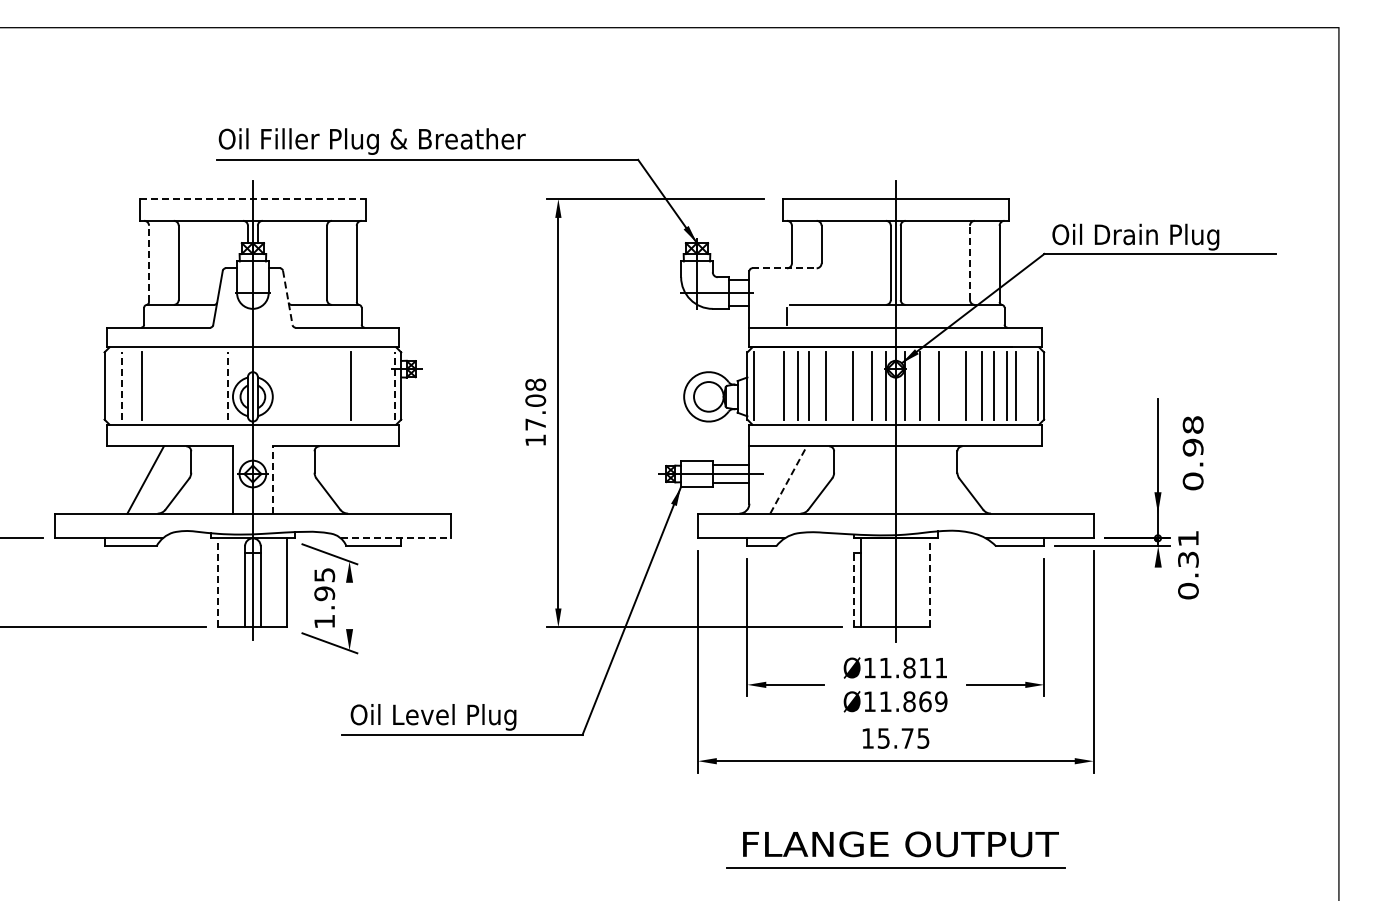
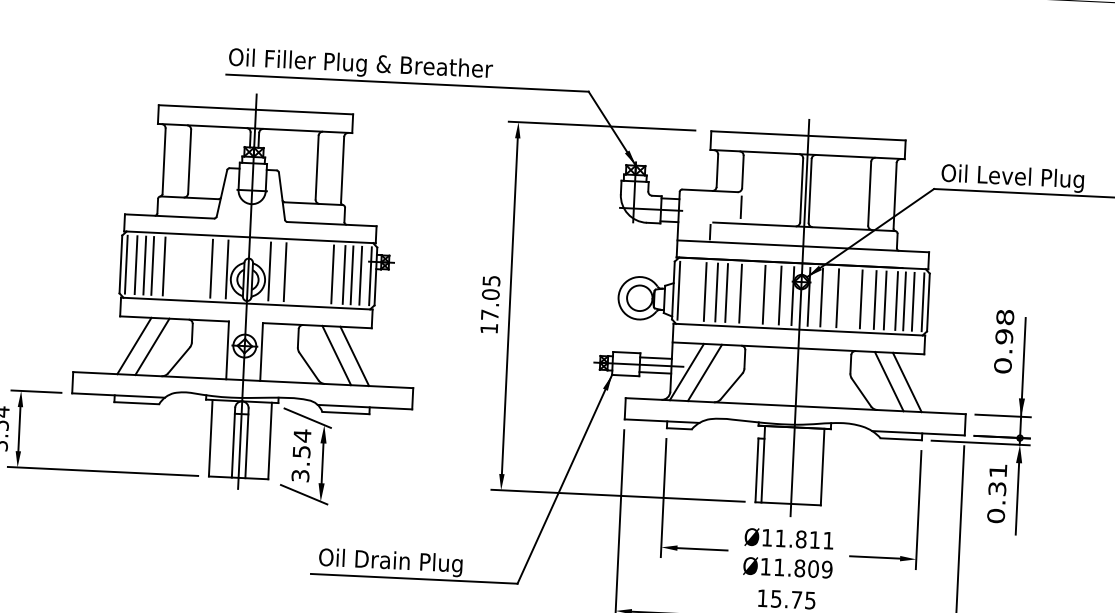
line: (253, 199) -> (256, 110), dashed -> solid
text: (1158, 236) -> (1032, 178), Oil Drain Plug -> Oil Level Plug
line: (969, 262) -> (869, 193), dashed -> solid
line: (149, 263) -> (164, 160), dashed -> solid
line: (785, 268) -> (710, 191), dashed -> solid
line: (821, 285) -> (741, 207), added
line: (287, 297) -> (281, 195), dashed -> solid
text: (535, 384) -> (491, 280), 17.08 -> 17.05
line: (110, 385) -> (126, 264), added
line: (132, 385) -> (144, 265), added
line: (154, 385) -> (163, 266), added
line: (210, 385) -> (211, 268), added
line: (277, 385) -> (269, 271), added
line: (295, 385) -> (285, 271), added
line: (364, 385) -> (344, 274), added
line: (373, 385) -> (352, 274), added
line: (383, 385) -> (360, 275), added
line: (1026, 385) -> (913, 301), added
line: (122, 386) -> (136, 265), dashed -> solid
line: (228, 386) -> (227, 269), dashed -> solid
line: (394, 386) -> (370, 276), dashed -> solid
text: (1192, 453) -> (1003, 341), moved
line: (124, 479) -> (134, 345), added
line: (272, 479) -> (261, 351), dashed -> solid
line: (359, 479) -> (336, 355), added
line: (380, 479) -> (354, 355), added
line: (767, 479) -> (686, 371), added
line: (788, 479) -> (704, 372), dashed -> solid
line: (1002, 479) -> (888, 381), added
line: (1023, 479) -> (906, 382), added
line: (1136, 513) -> (1002, 415), added
line: (395, 538) -> (364, 407), dashed -> solid
text: (1188, 565) -> (997, 493), moved
line: (218, 582) -> (210, 437), dashed -> solid
line: (930, 582) -> (822, 466), dashed -> solid
line: (854, 589) -> (757, 469), dashed -> solid
text: (324, 597) -> (301, 455), 1.95 -> 3.54
line: (349, 605) -> (322, 463), added
line: (1158, 608) -> (1017, 498), added
text: (925, 701) -> (813, 568), 11.811^M^JØ11.869 -> 11.811^M^JØ11.809
text: (456, 717) -> (409, 563), Oil Level Plug -> Oil Drain Plug

